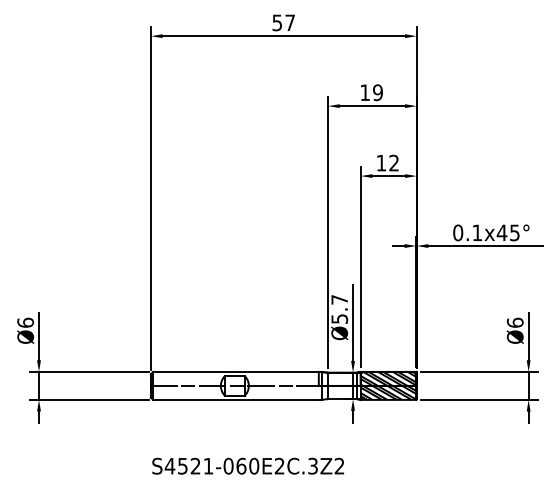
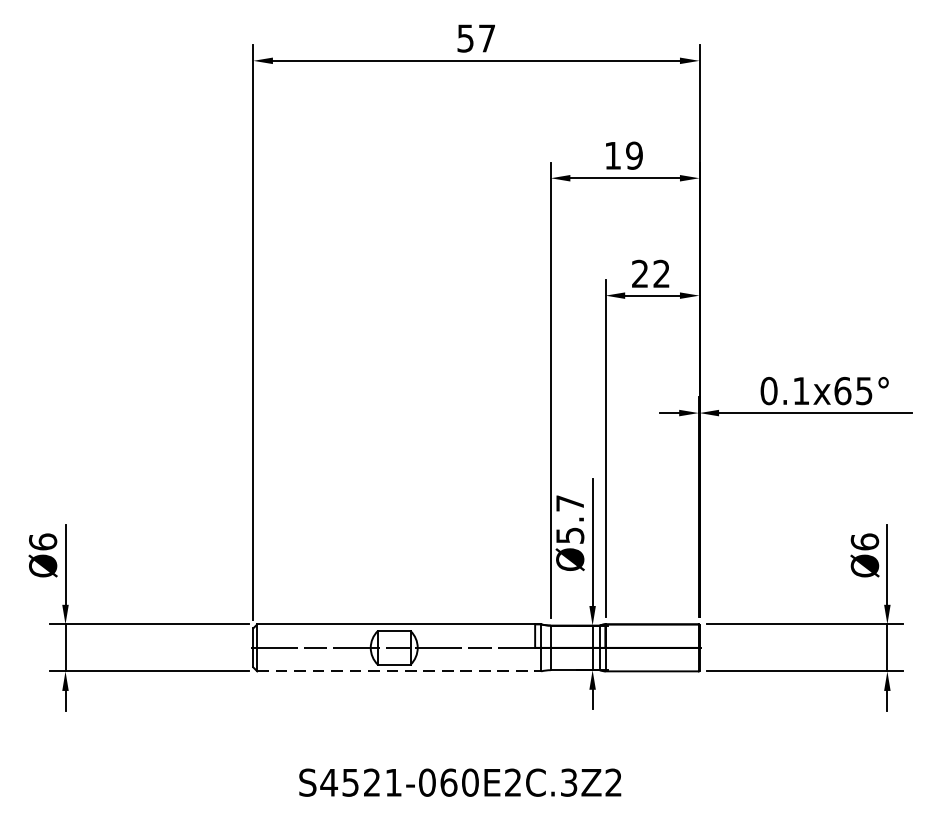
text: (380, 162) -> (638, 272), 12 -> 22
text: (501, 232) -> (841, 390), 0.1x45° -> 0.1x65°
hatch: (388, 385) -> (652, 647), removed
line: (236, 399) -> (396, 670), solid -> dashed
text: (247, 465) -> (459, 781), moved

